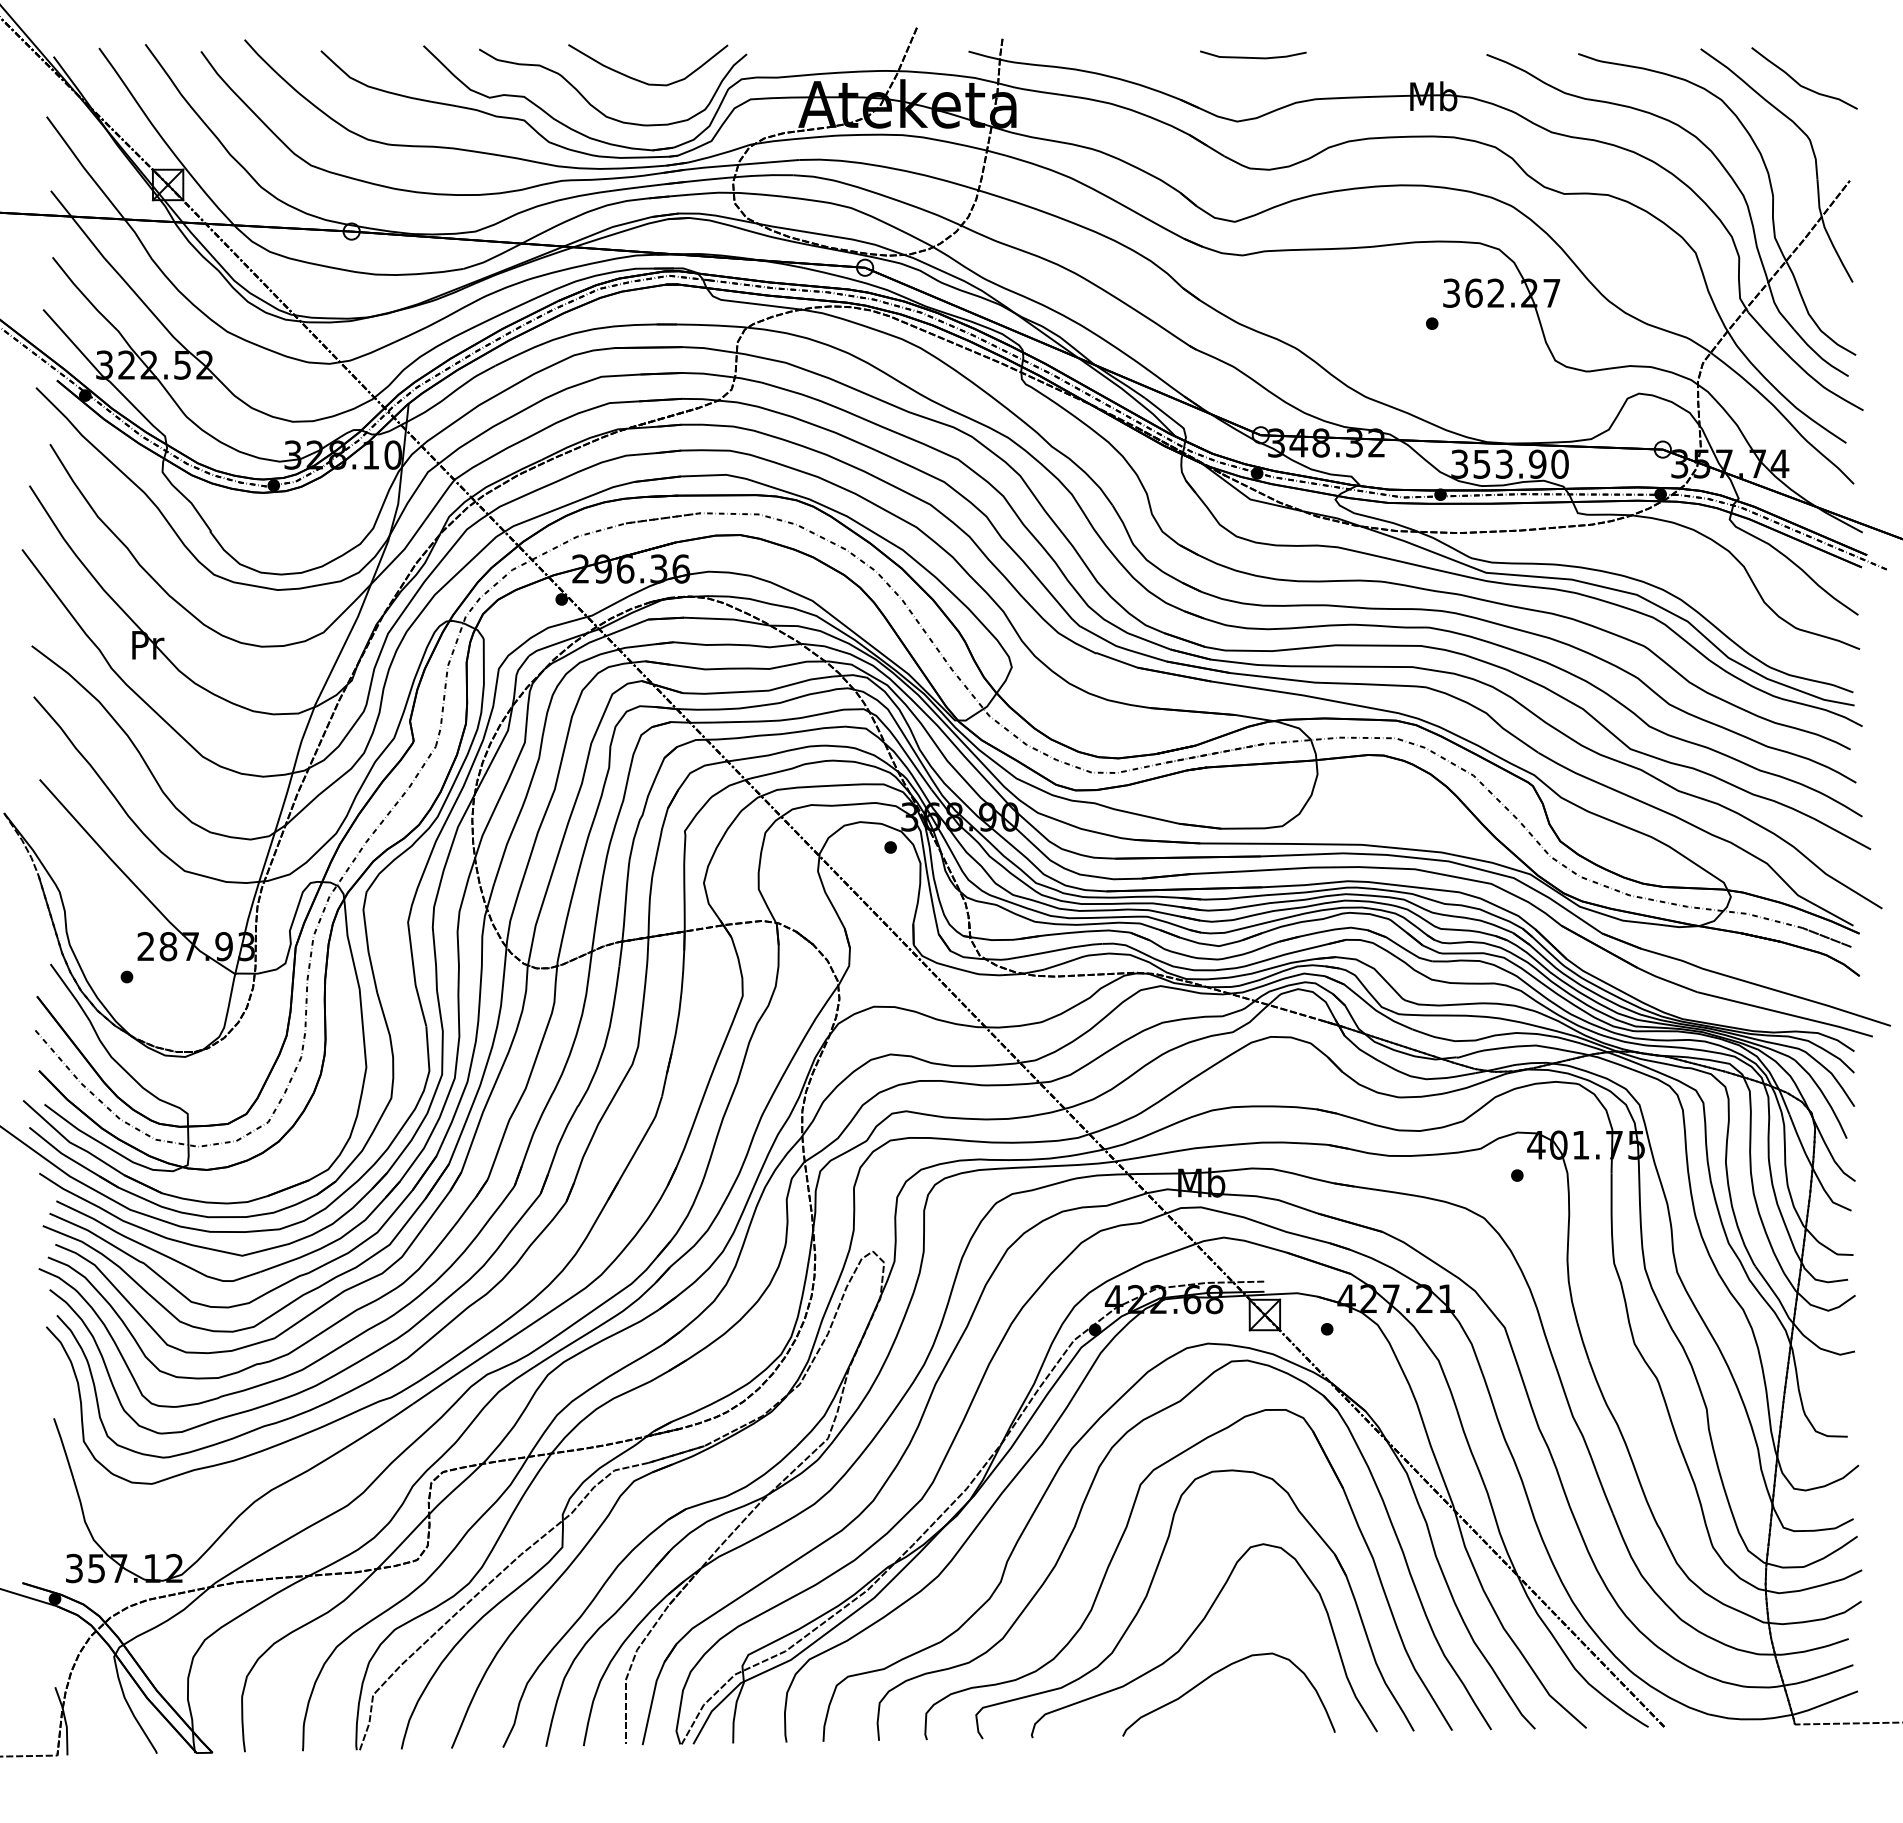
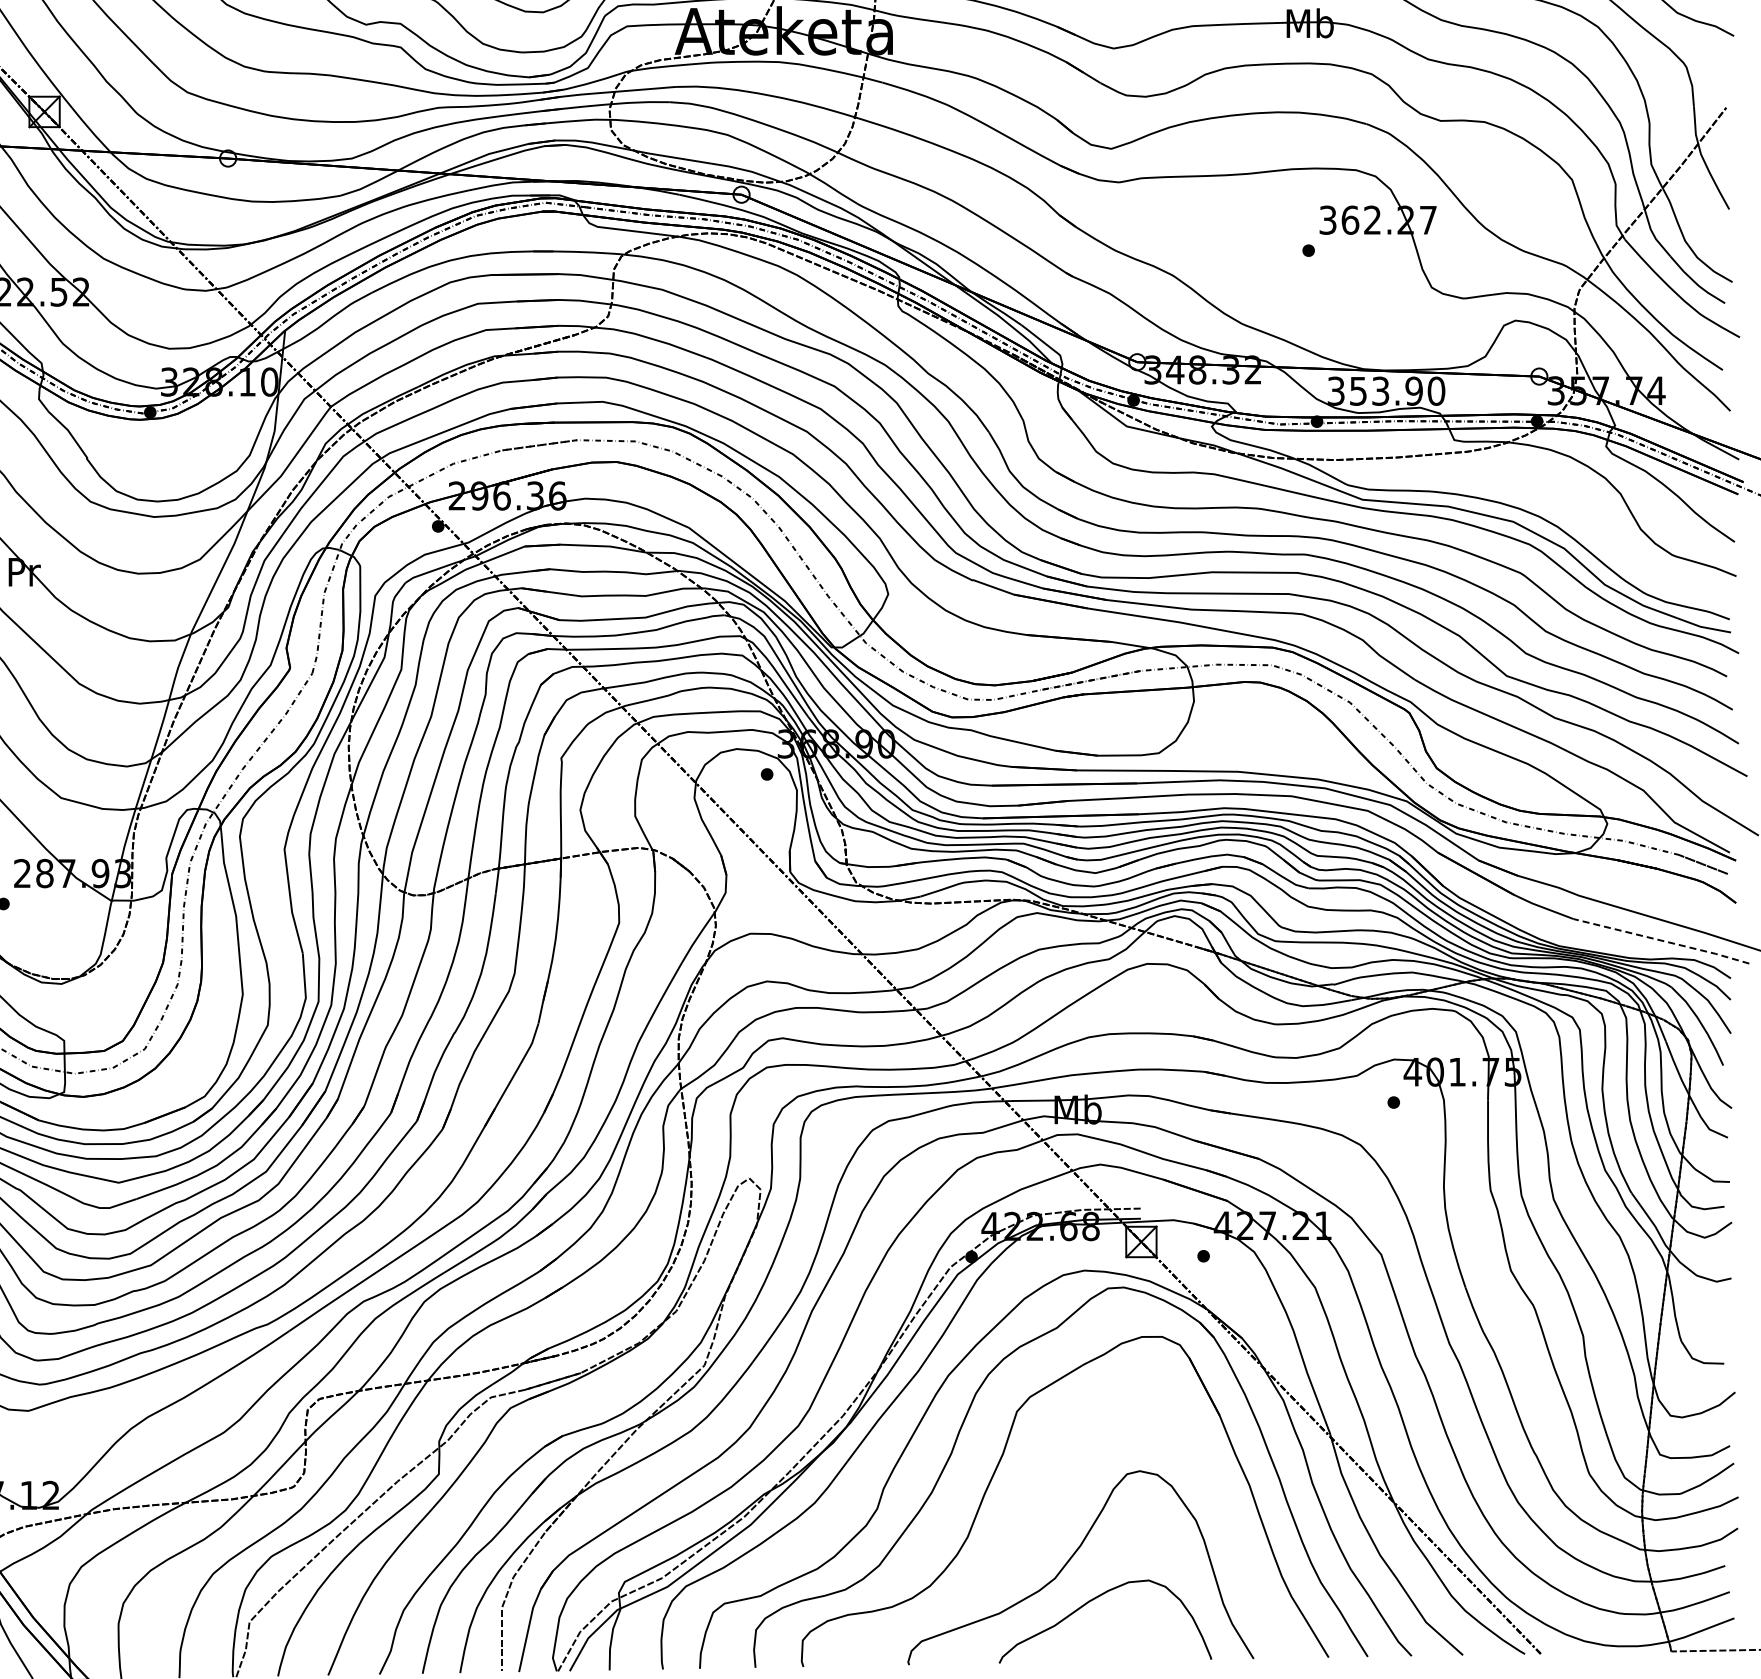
line: (1785, 1013) -> (1661, 940), solid -> dashed
part: (1150, 1588) -> (1026, 1515), removed

